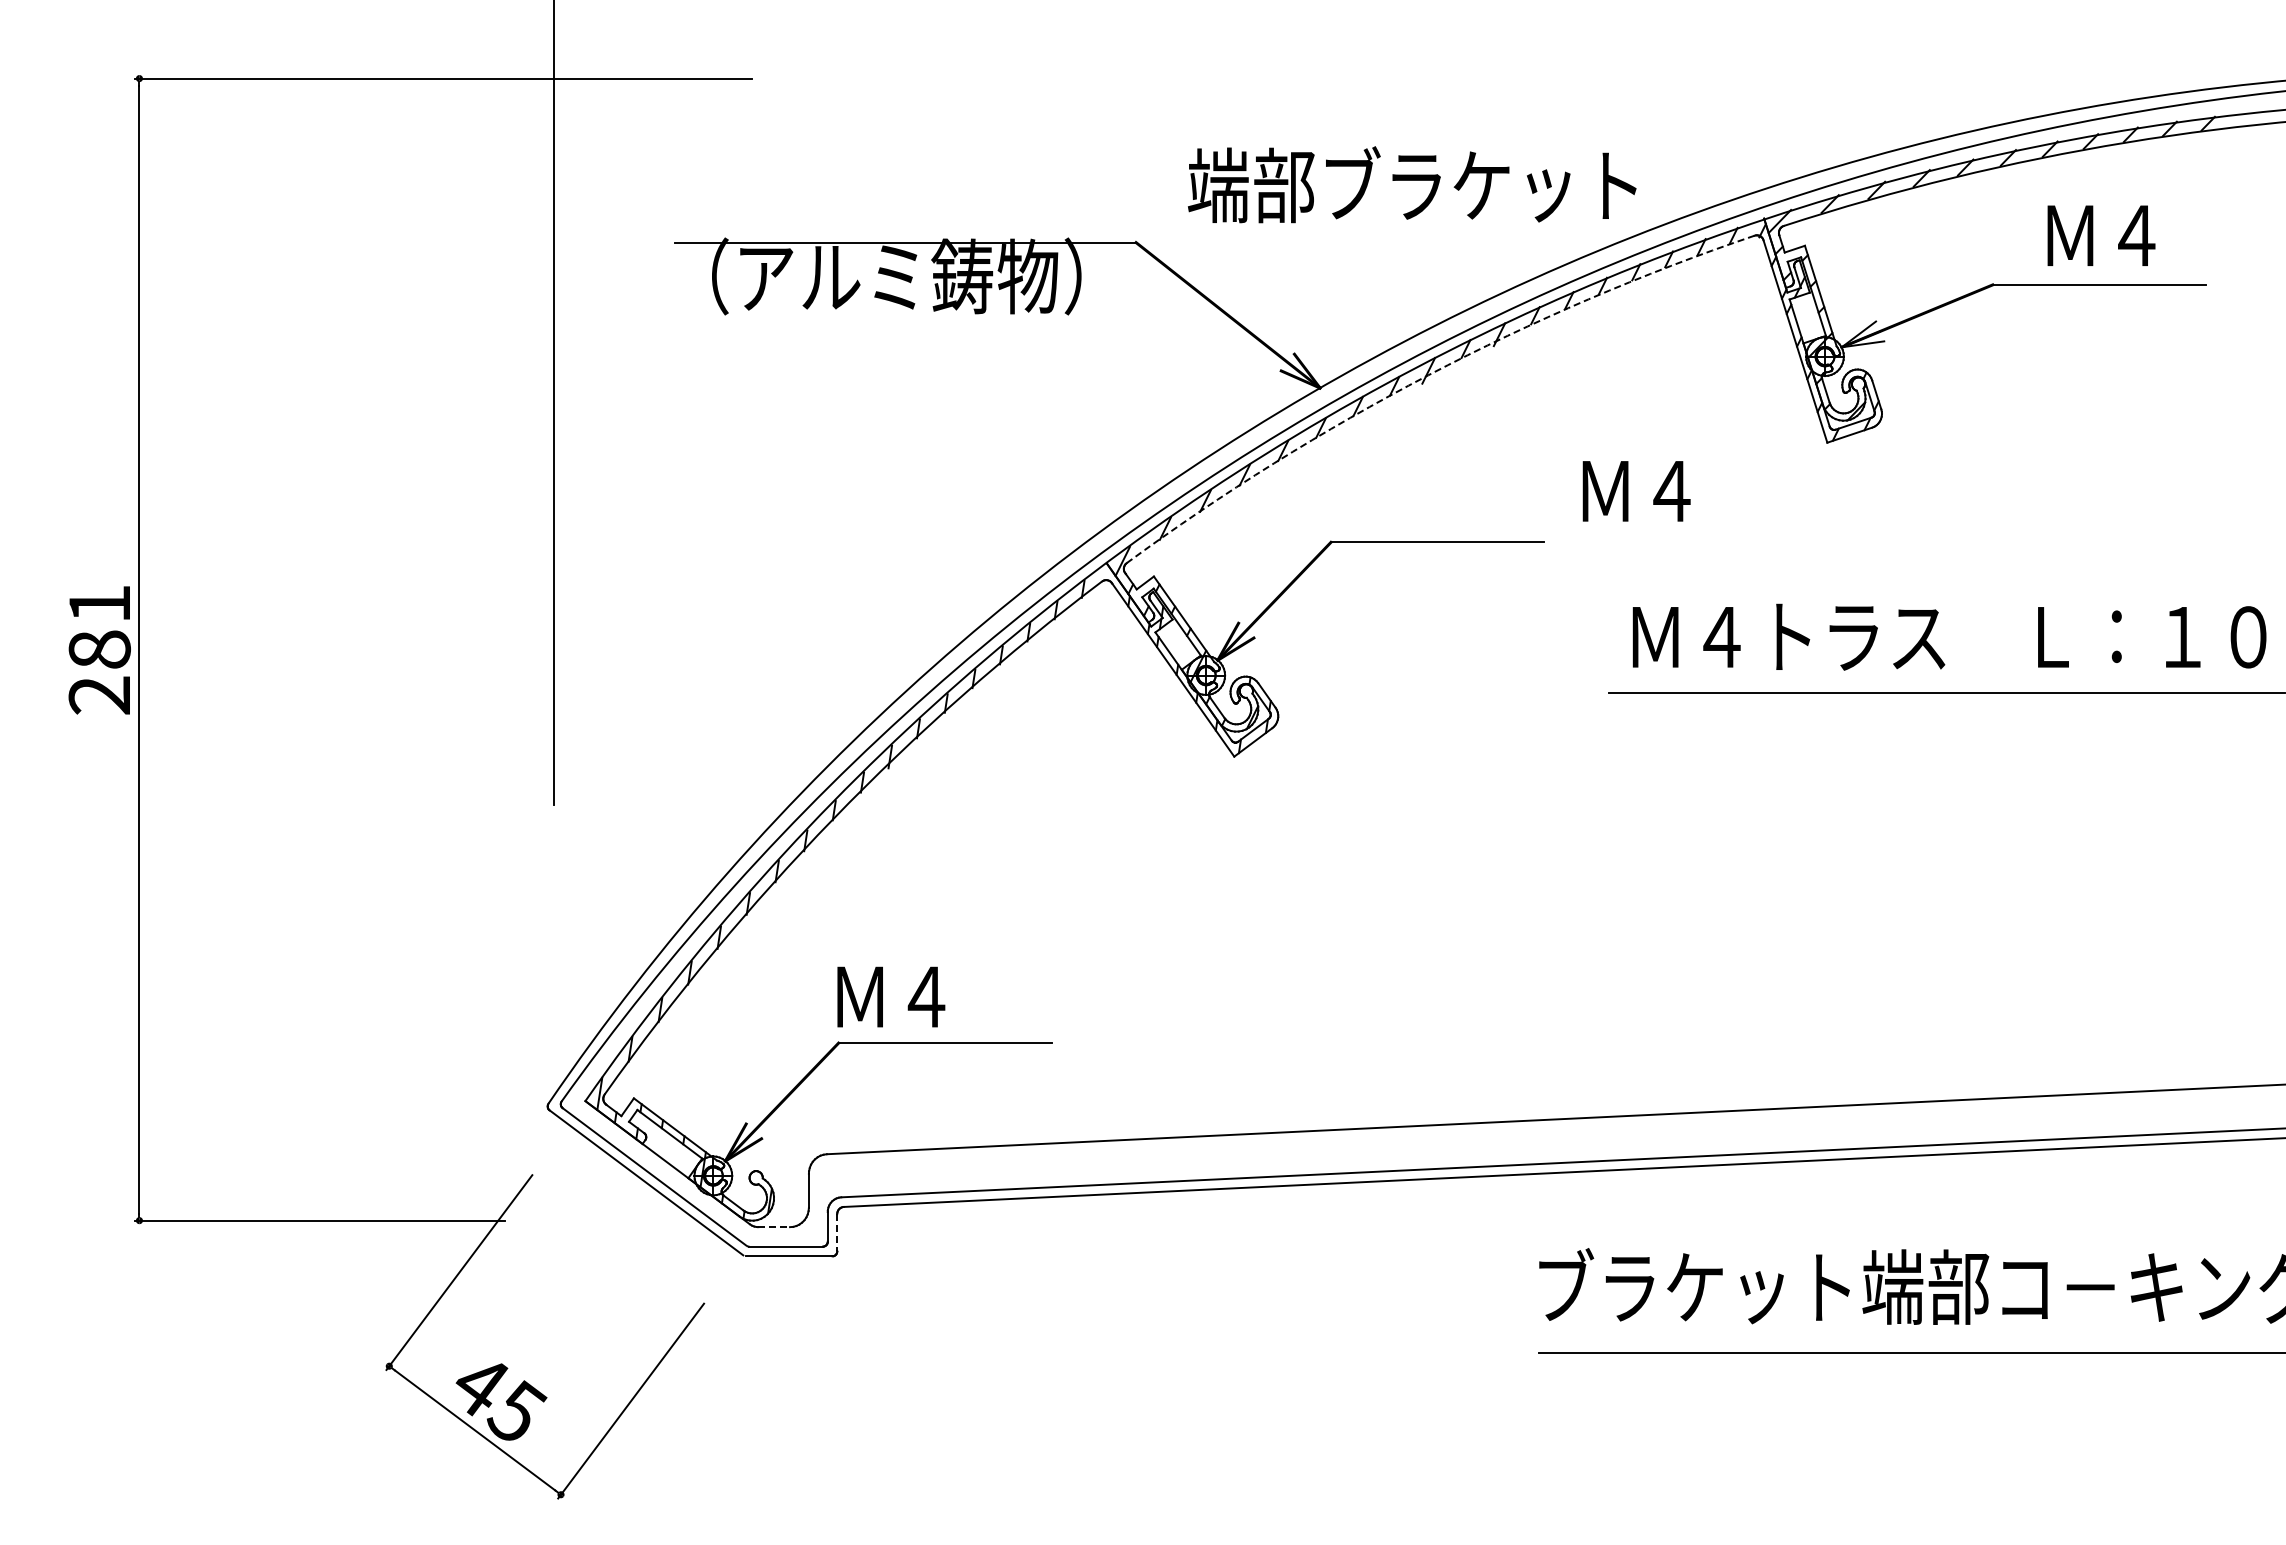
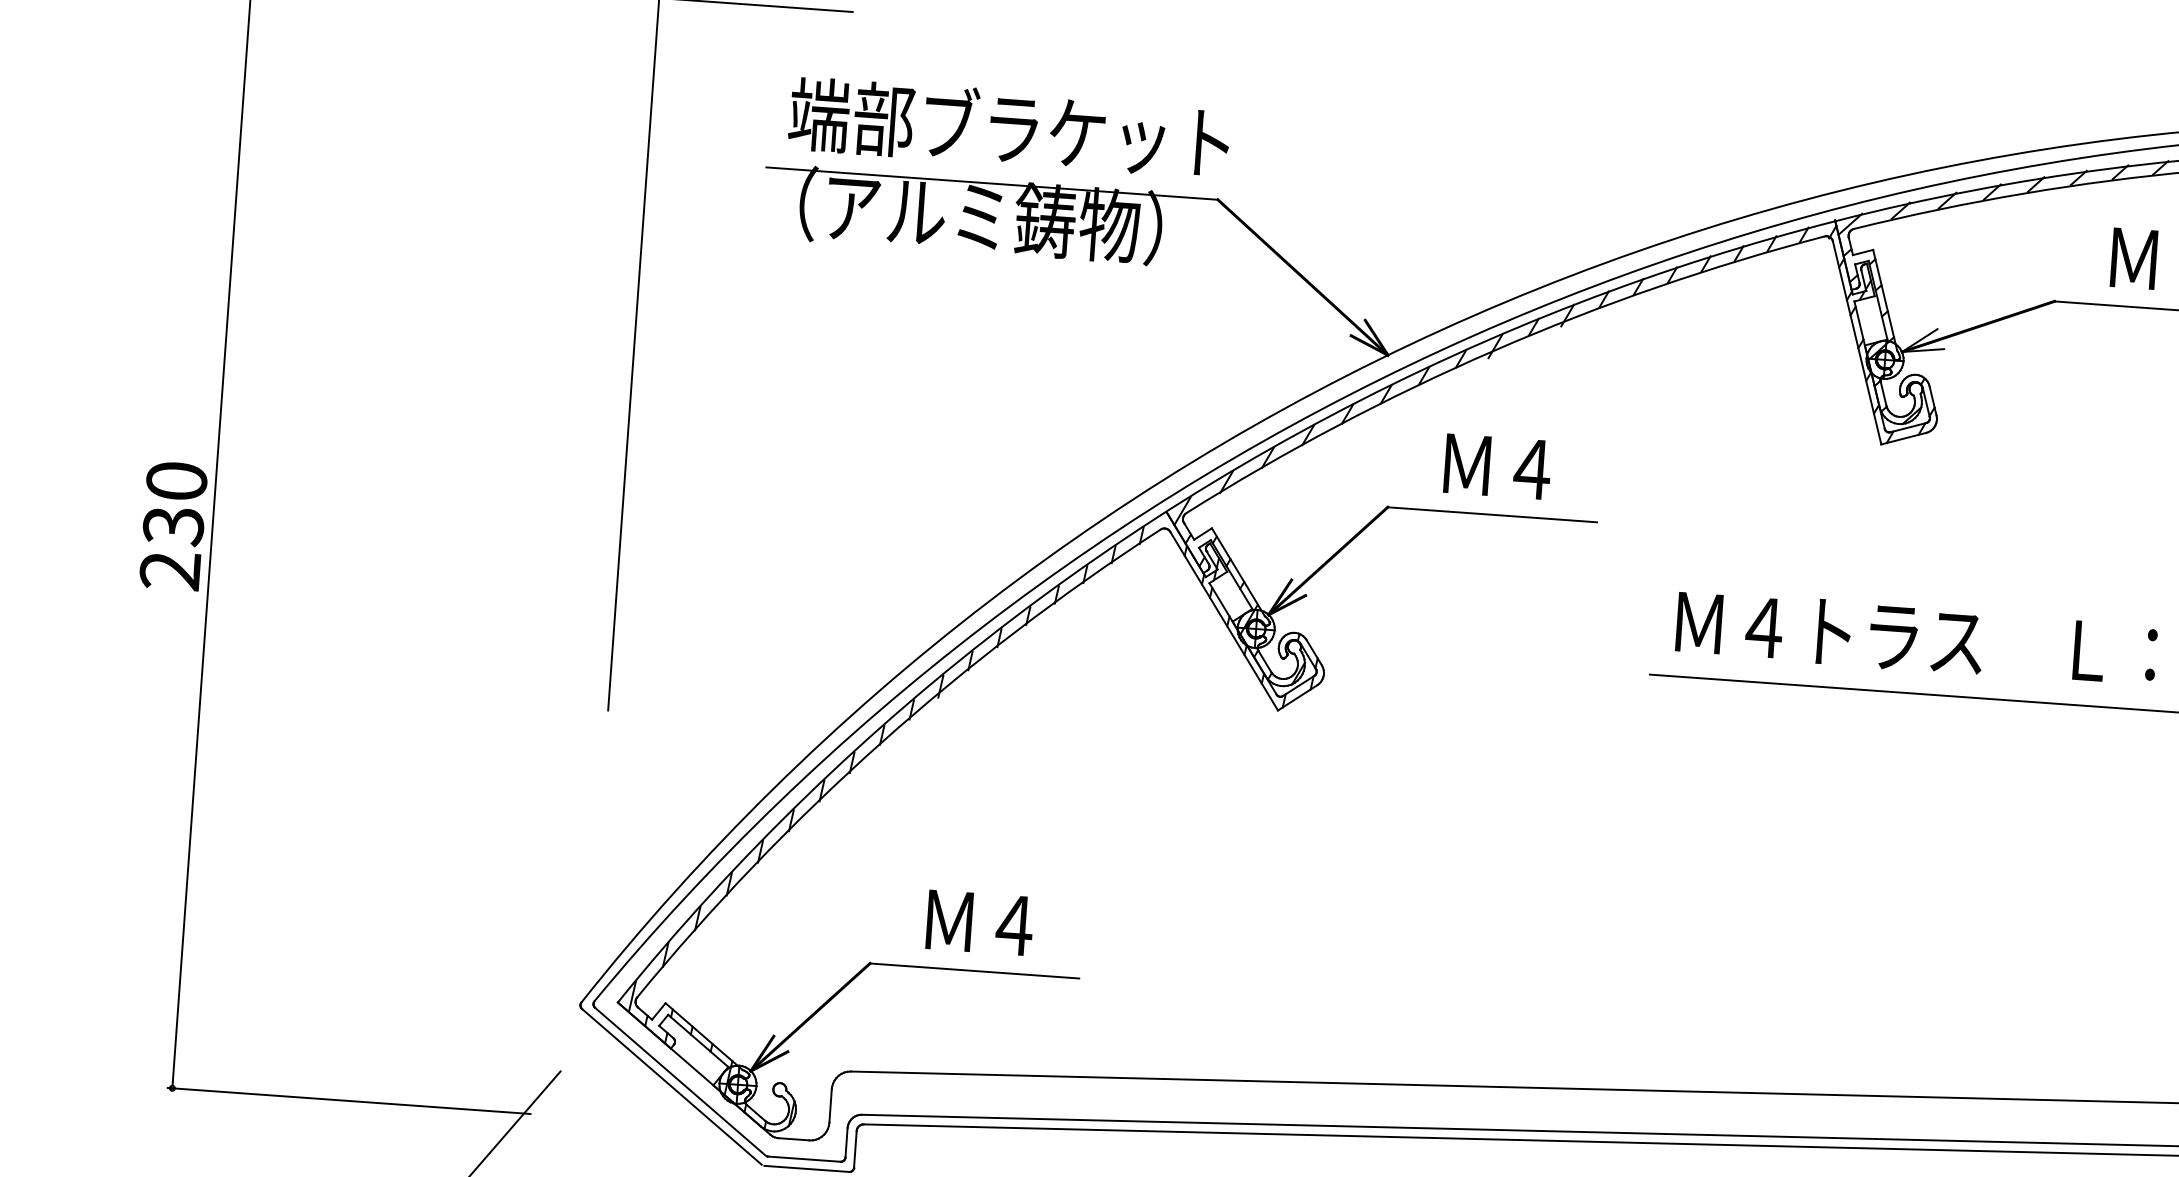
text: (1412, 184) -> (1009, 127), moved
arc: (1428, 375) -> (1495, 350), dashed -> solid
text: (1636, 491) -> (1497, 466), moved
text: (99, 627) -> (174, 504), 281 -> 230
text: (891, 996) -> (980, 922), moved
line: (774, 1227) -> (794, 1139), dashed -> solid
line: (837, 1232) -> (855, 1148), dashed -> solid

